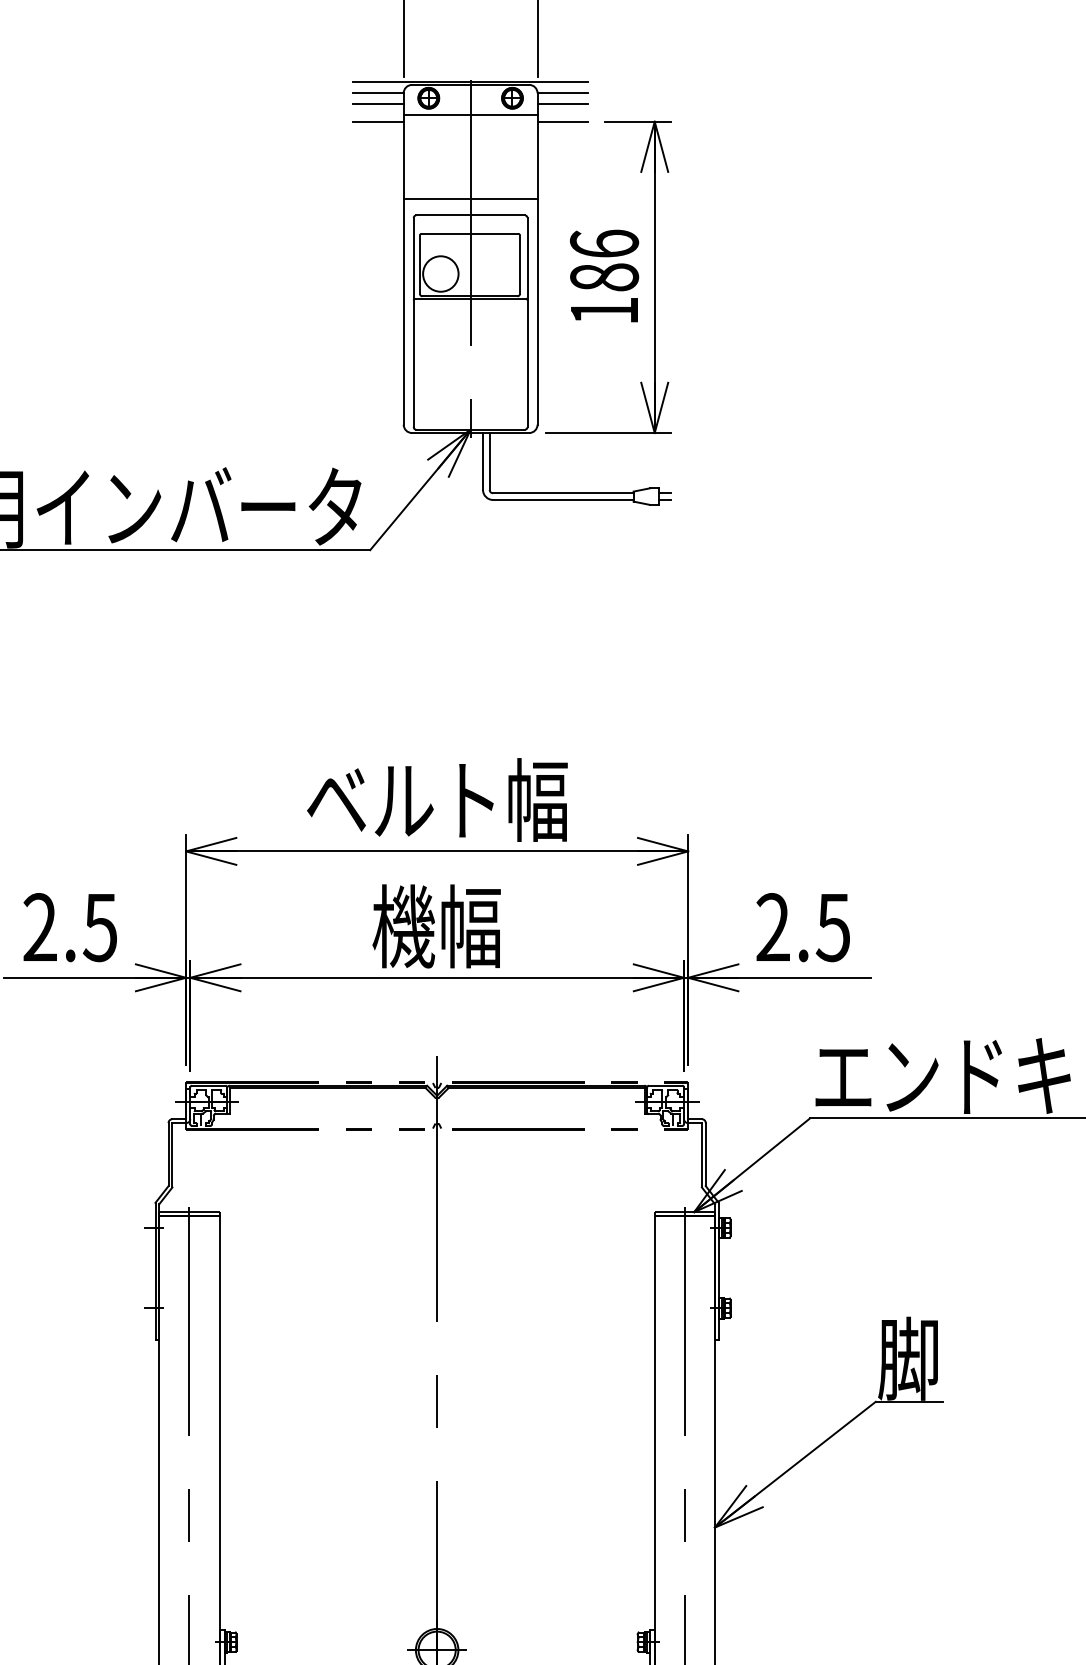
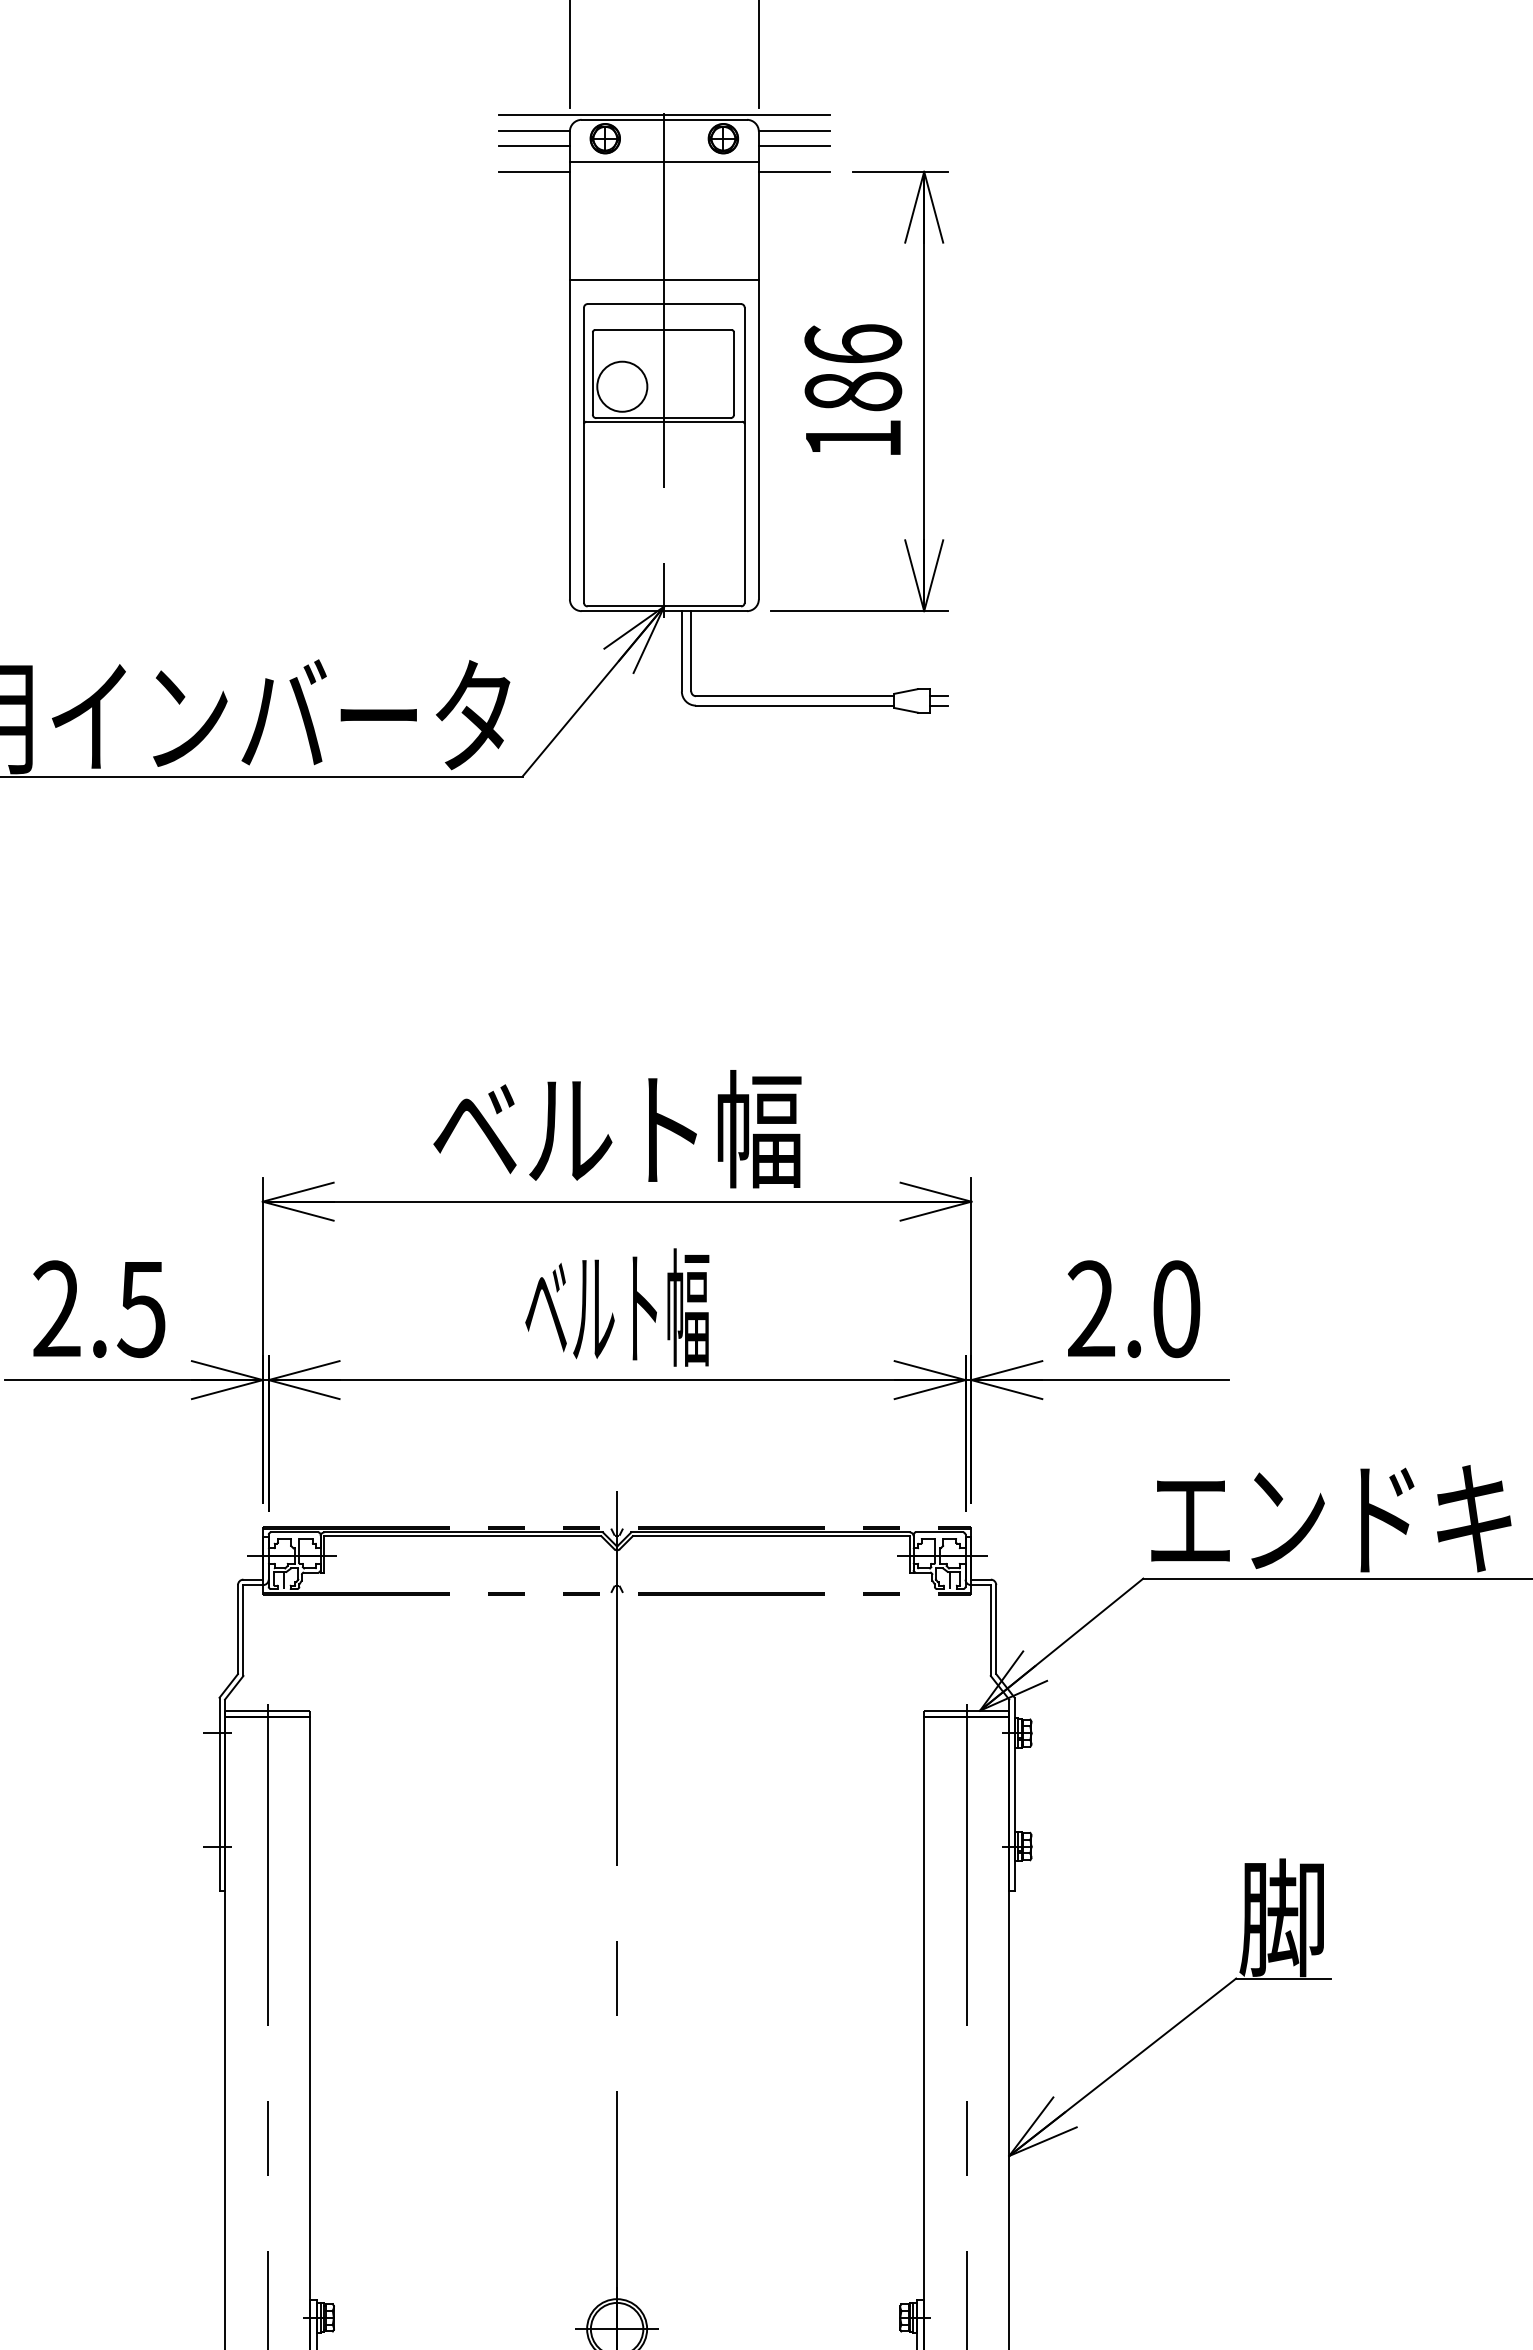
text: (437, 926) -> (617, 1307), 機幅 -> ベルト幅
text: (832, 927) -> (1175, 1309), 2.5 -> 2.0

